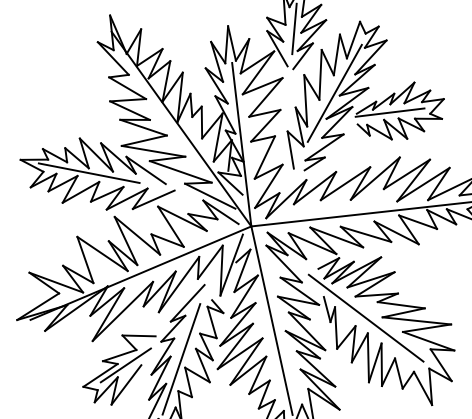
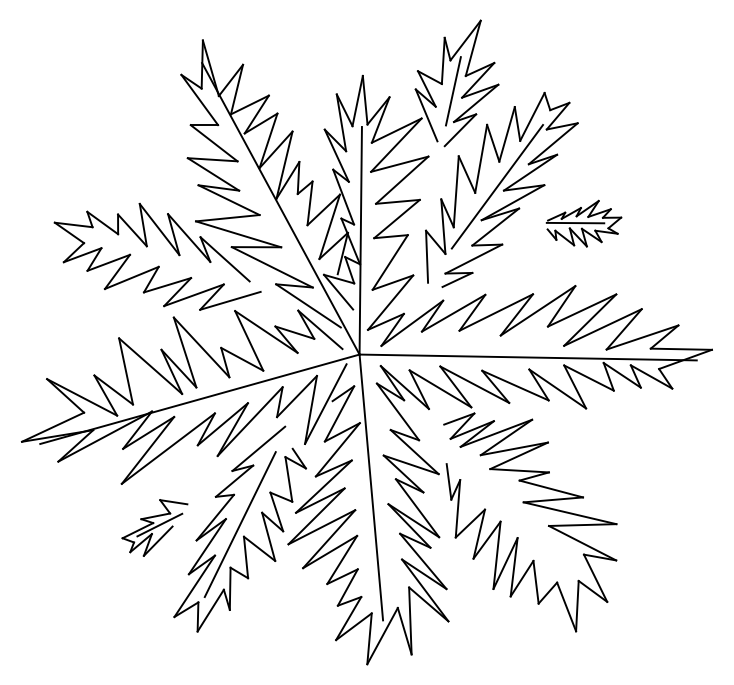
part: (399, 111) -> (583, 223), size x0.6
line: (89, 172) -> (146, 252), removed
line: (365, 318) -> (500, 500), removed
part: (120, 369) -> (154, 527), size x0.6

